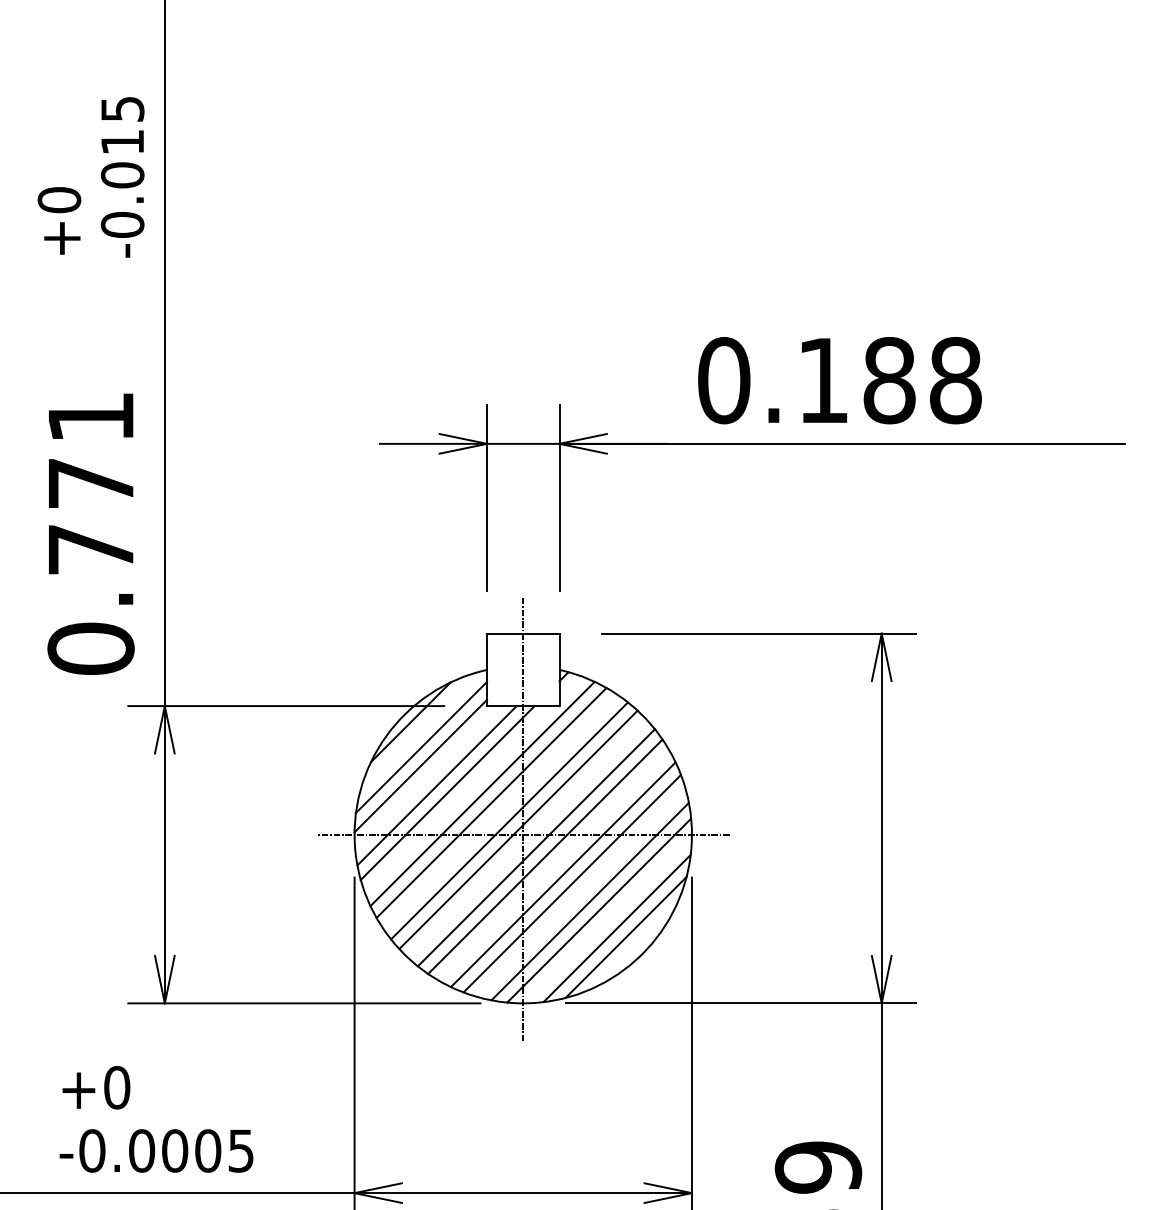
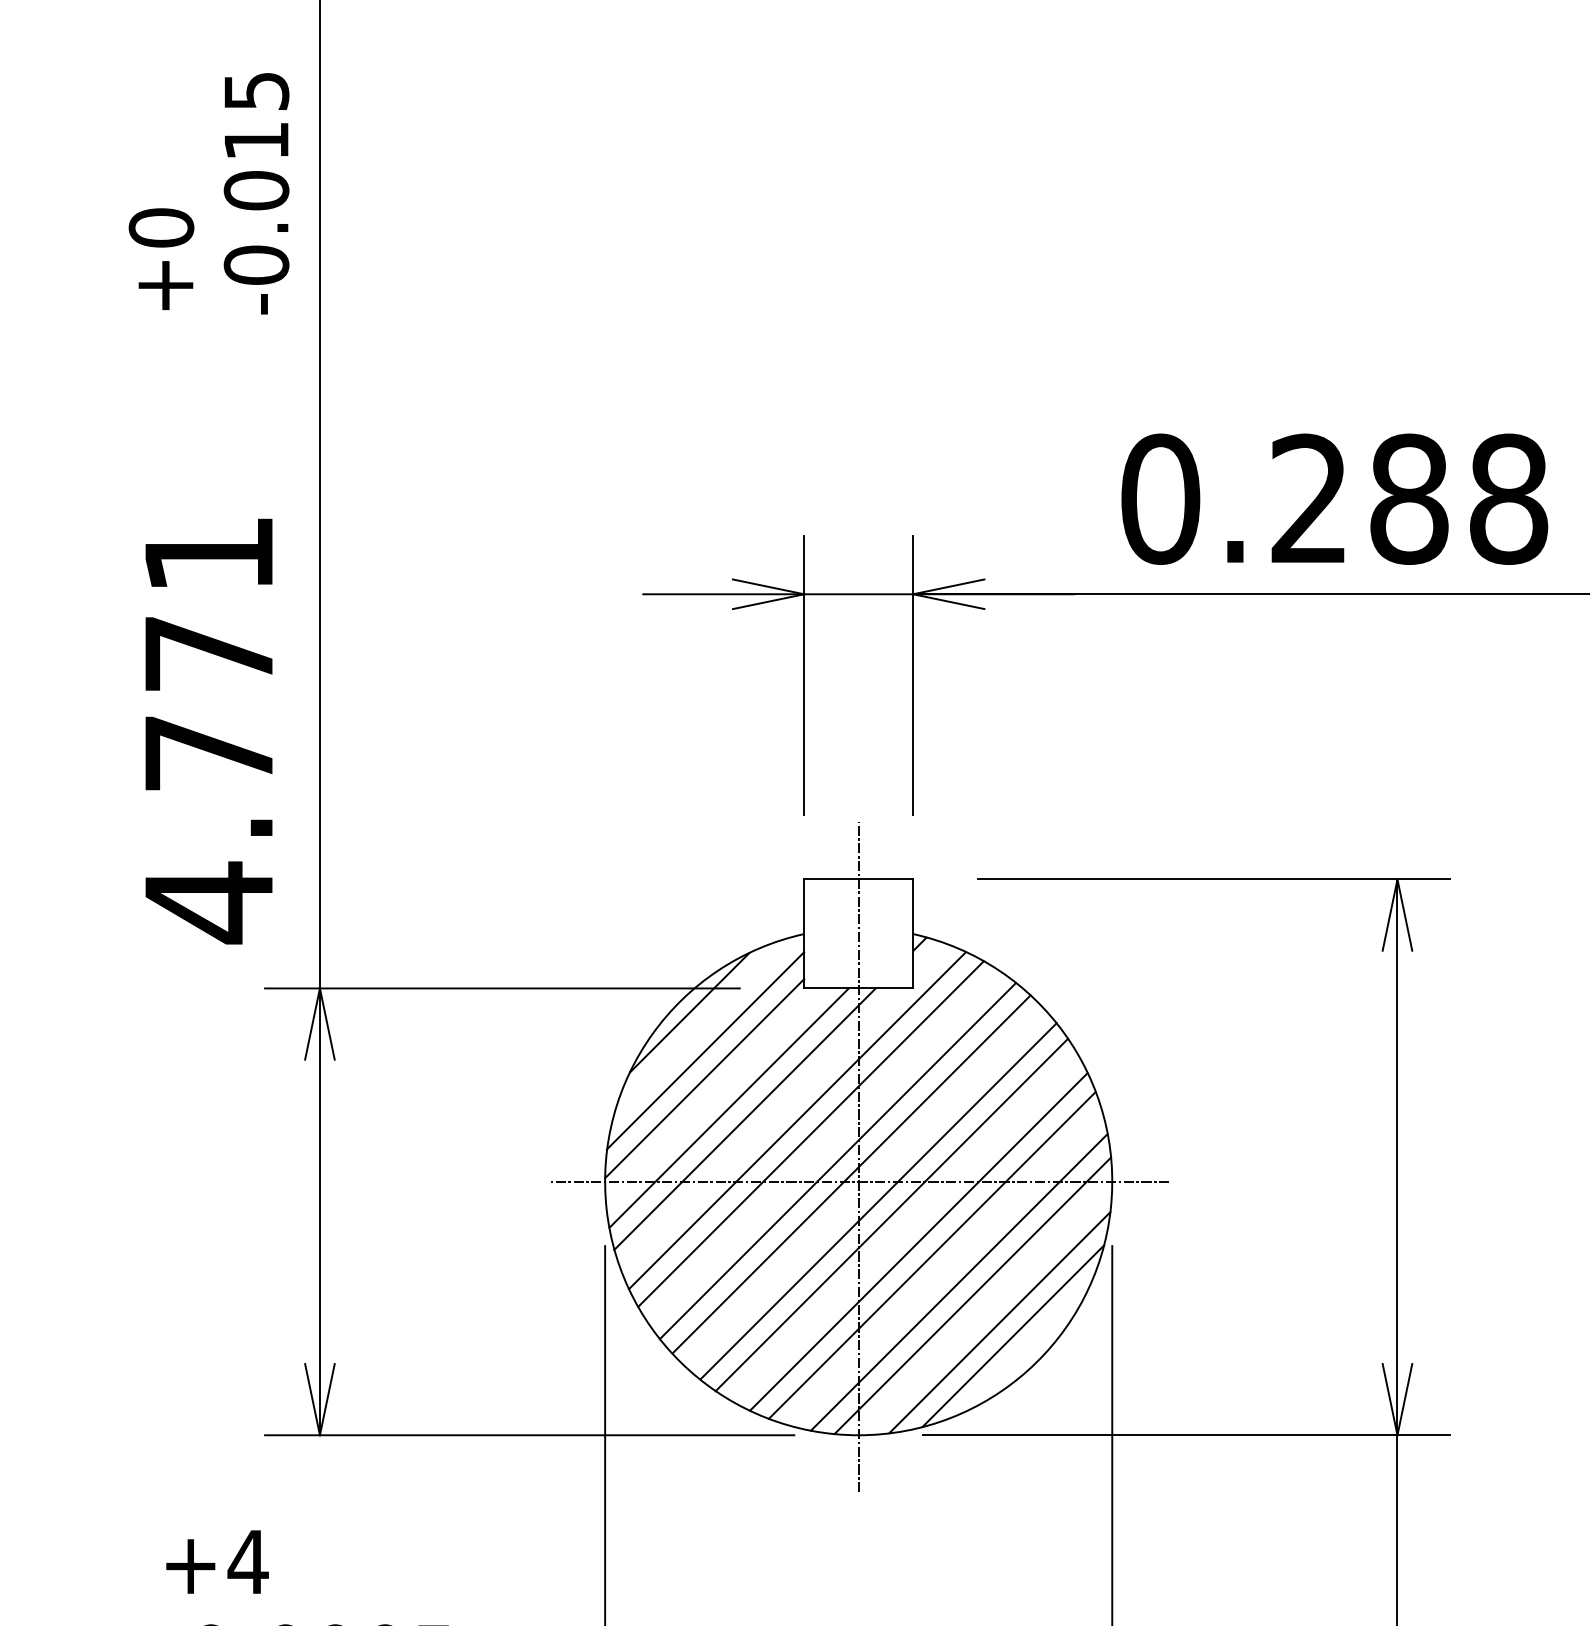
text: (822, 379) -> (1308, 497), 0.188 -> 0.288
text: (90, 648) -> (208, 901), 0.771 -> 4.771
text: (116, 1087) -> (247, 1561), +0 -> +4

